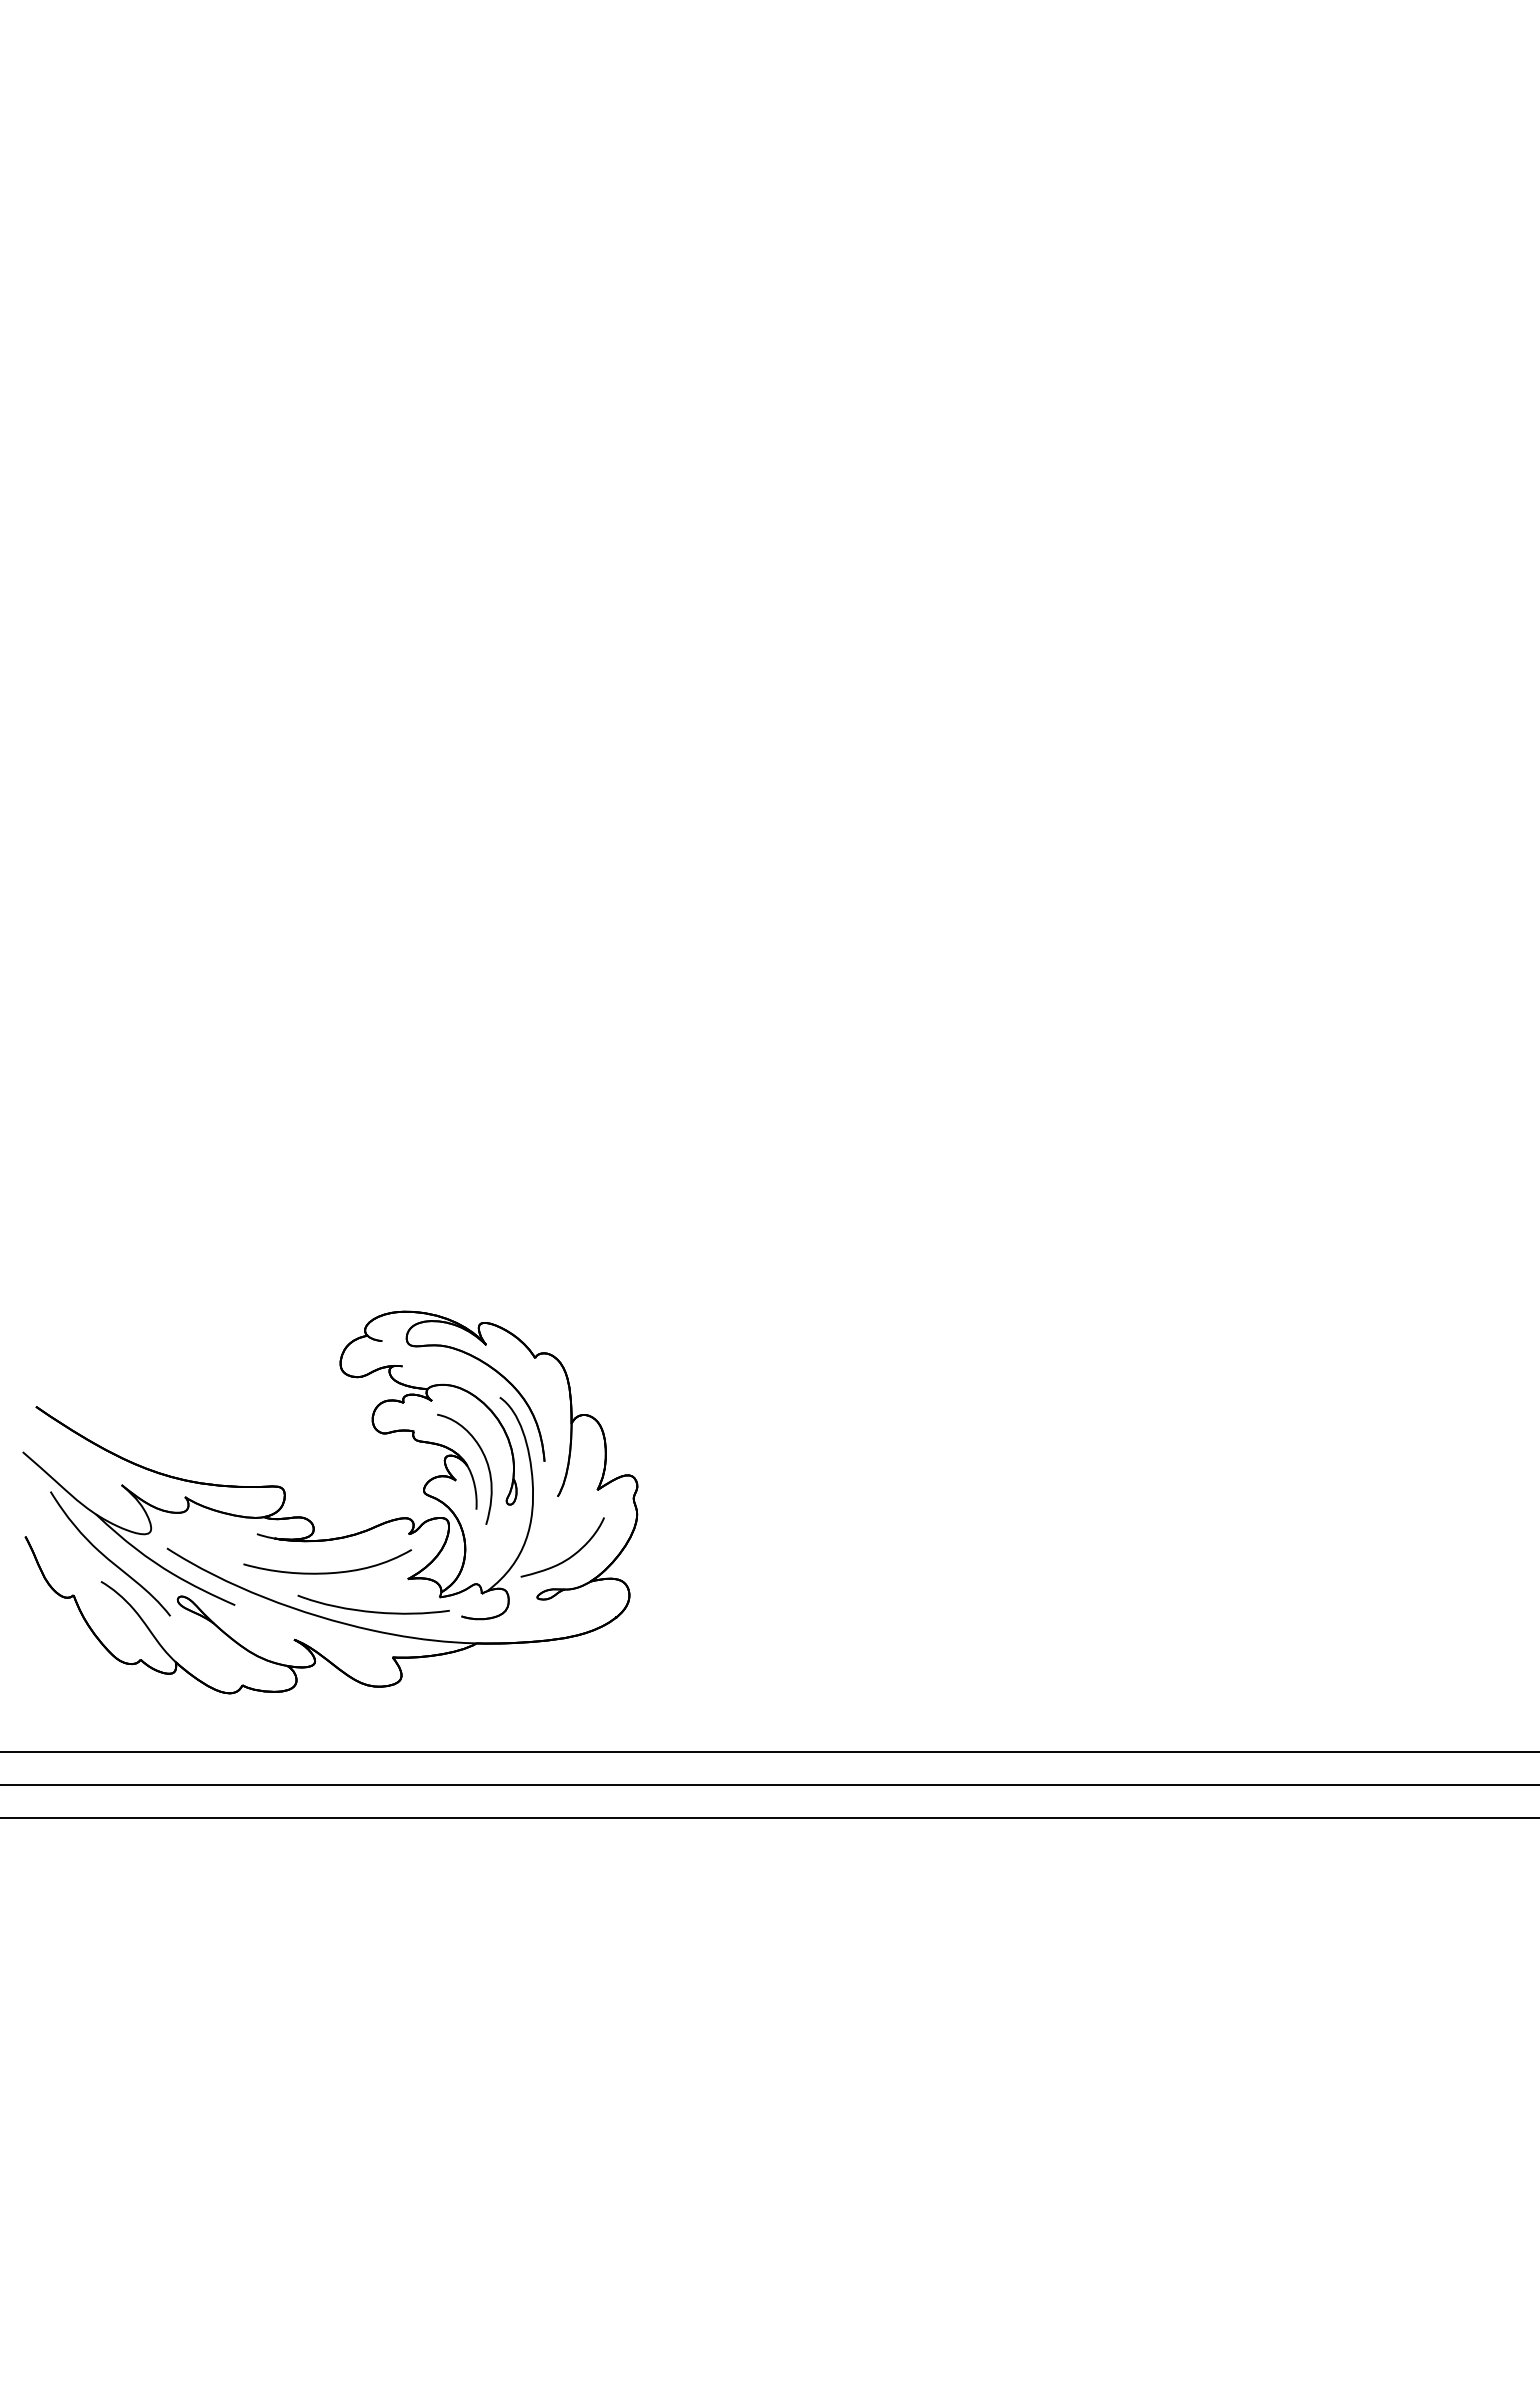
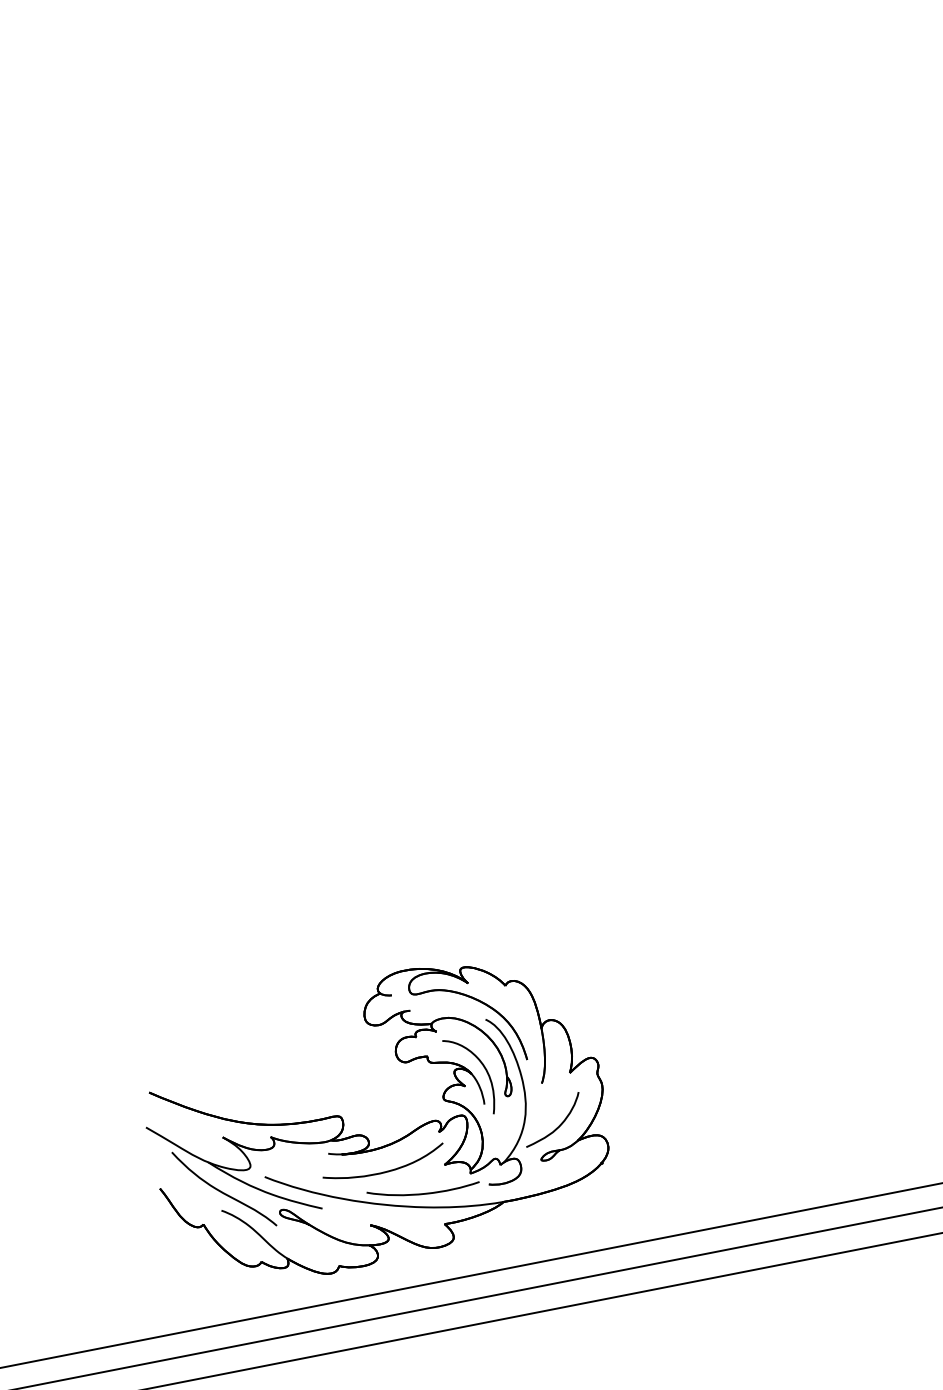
part: (311, 1521) -> (366, 1136), moved

